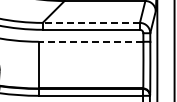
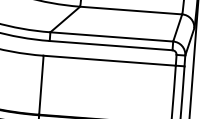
line: (91, 22) -> (112, 36), dashed -> solid
line: (90, 41) -> (109, 60), dashed -> solid

